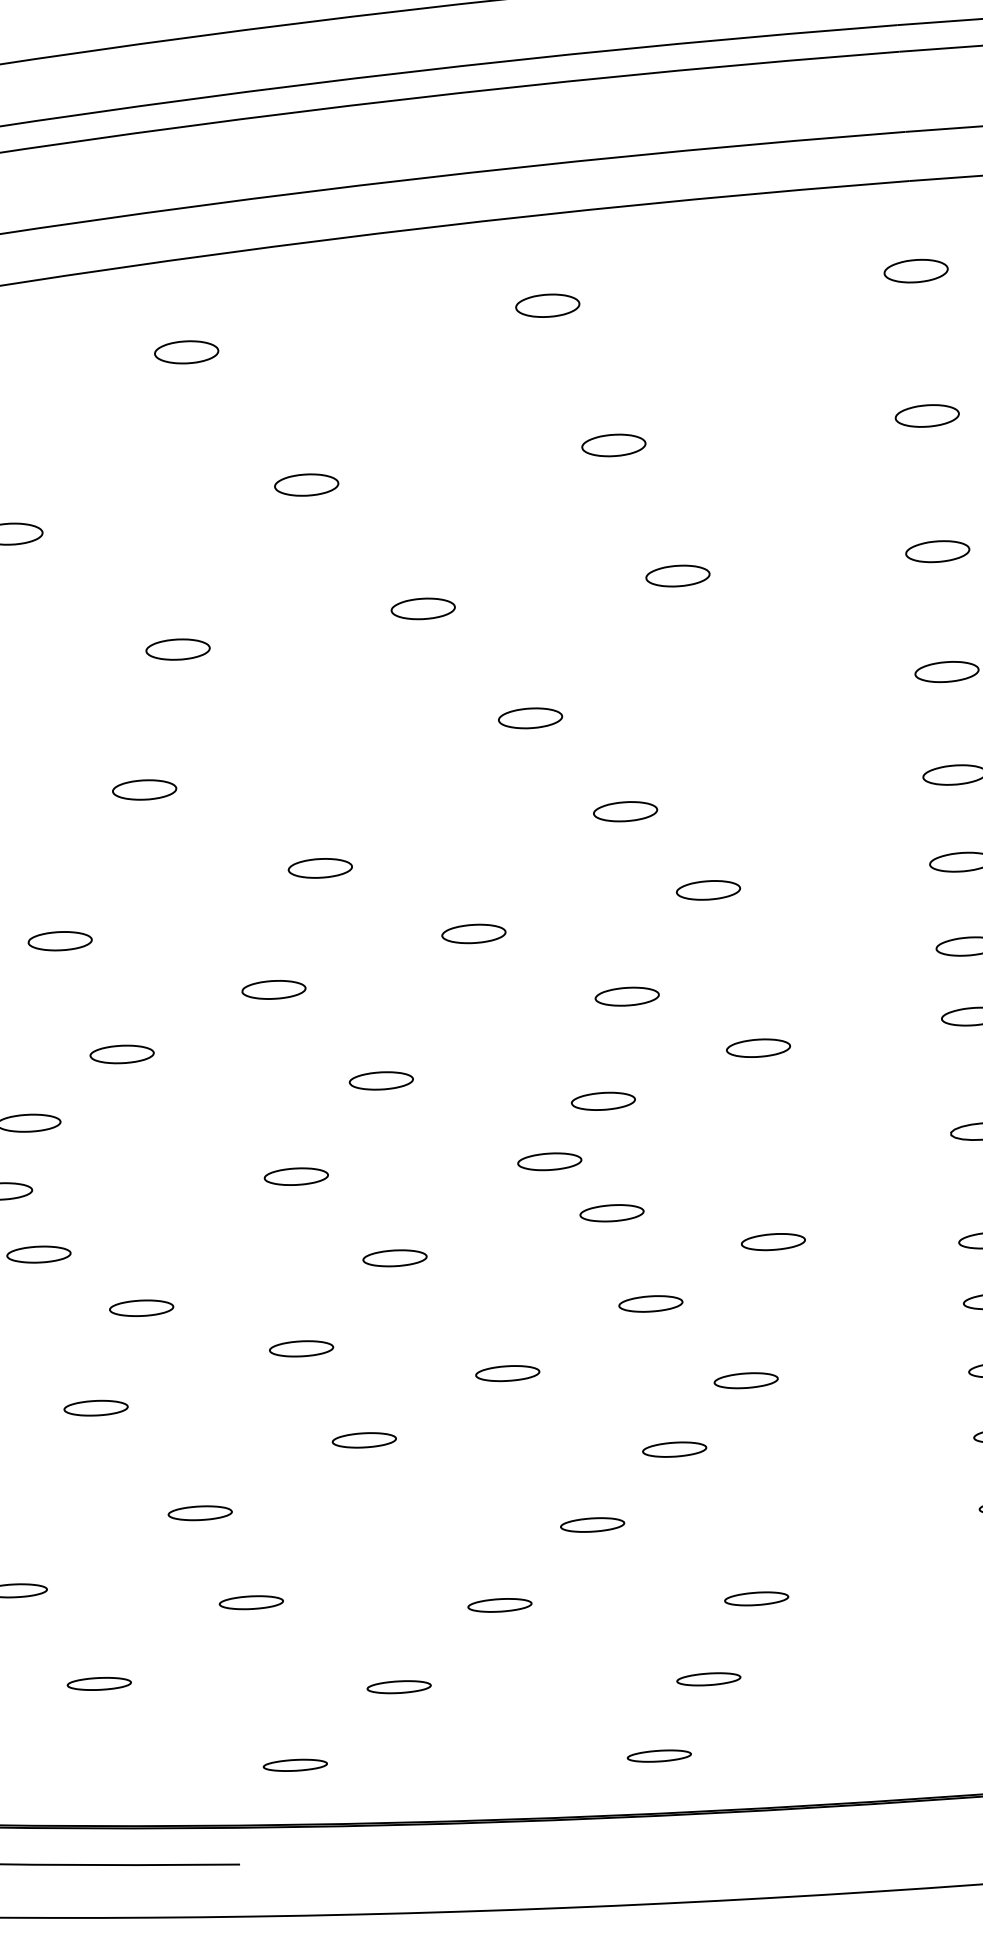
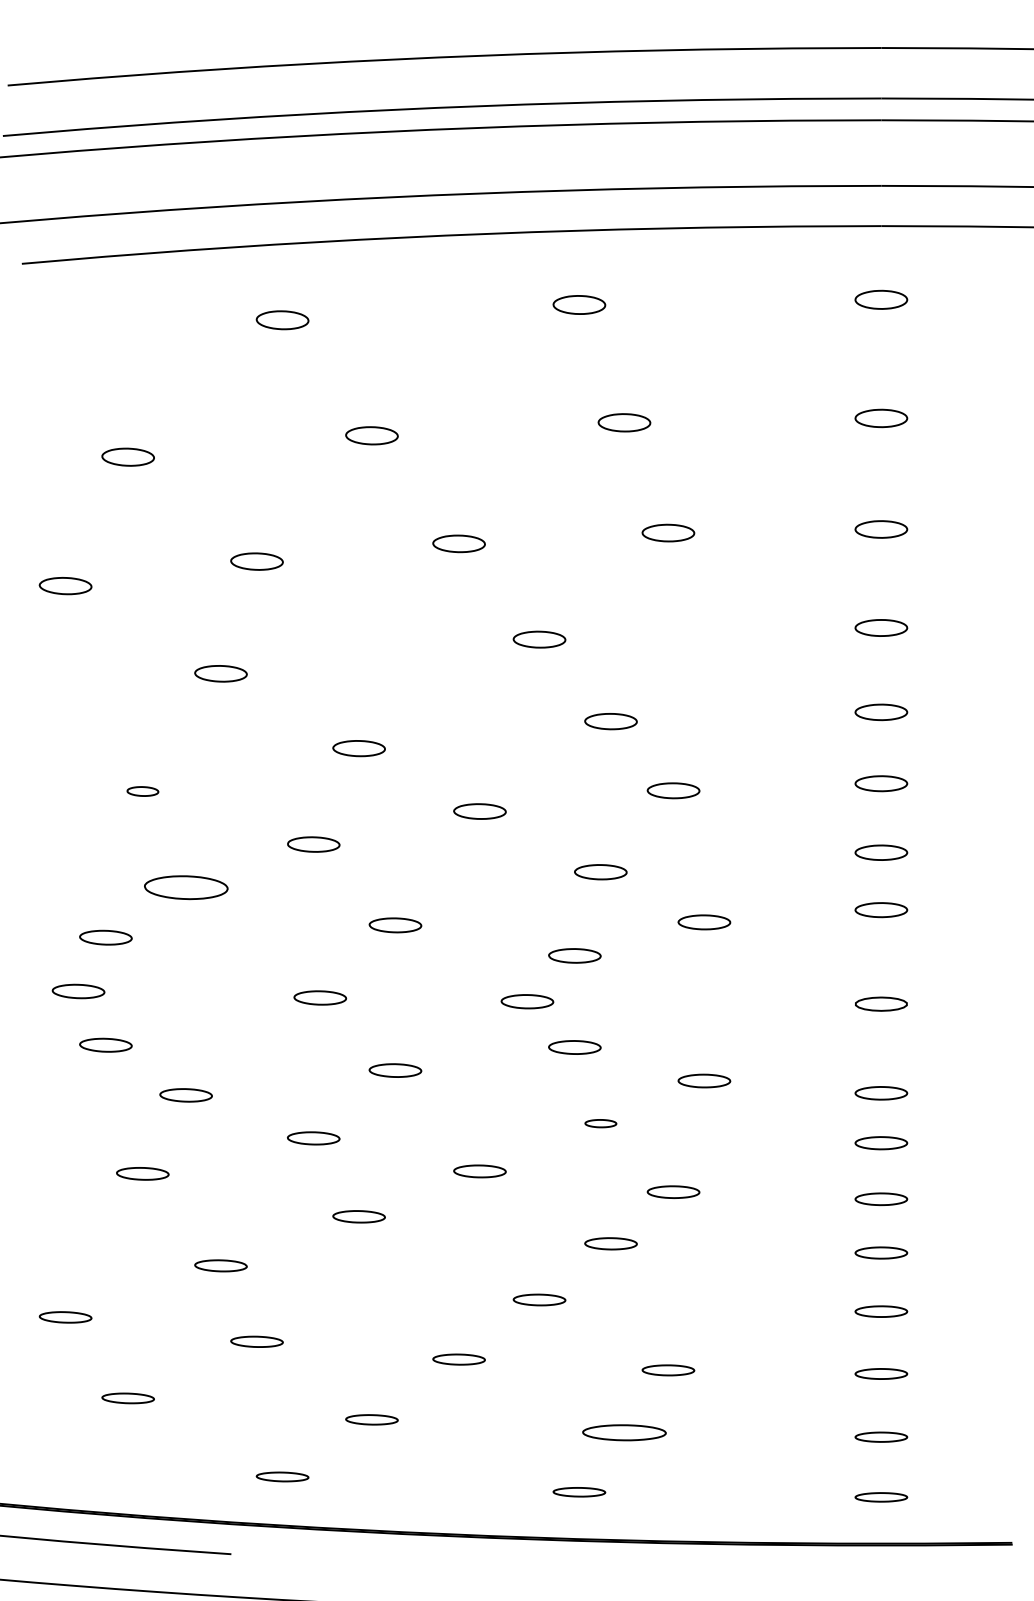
part: (59, 941) -> (142, 791), size x0.6
part: (121, 1054) -> (185, 887), size x1.6
part: (650, 1303) -> (600, 1123), size x0.6
part: (708, 1678) -> (624, 1432), size x1.6

